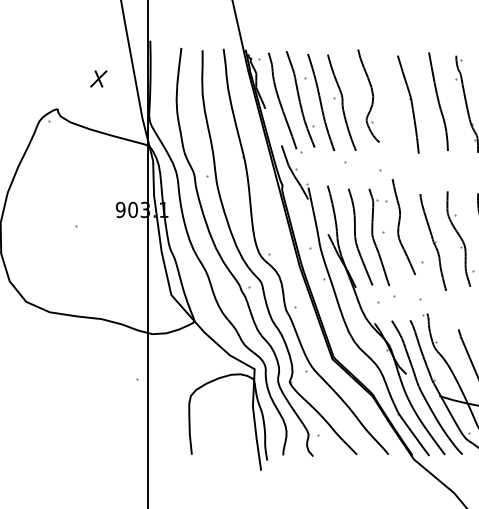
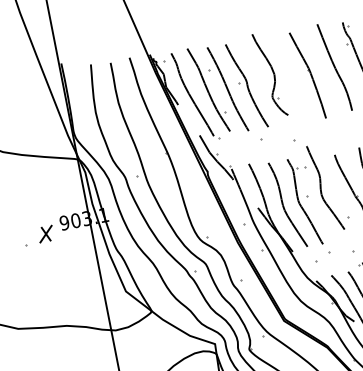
part: (98, 78) -> (45, 233), moved

